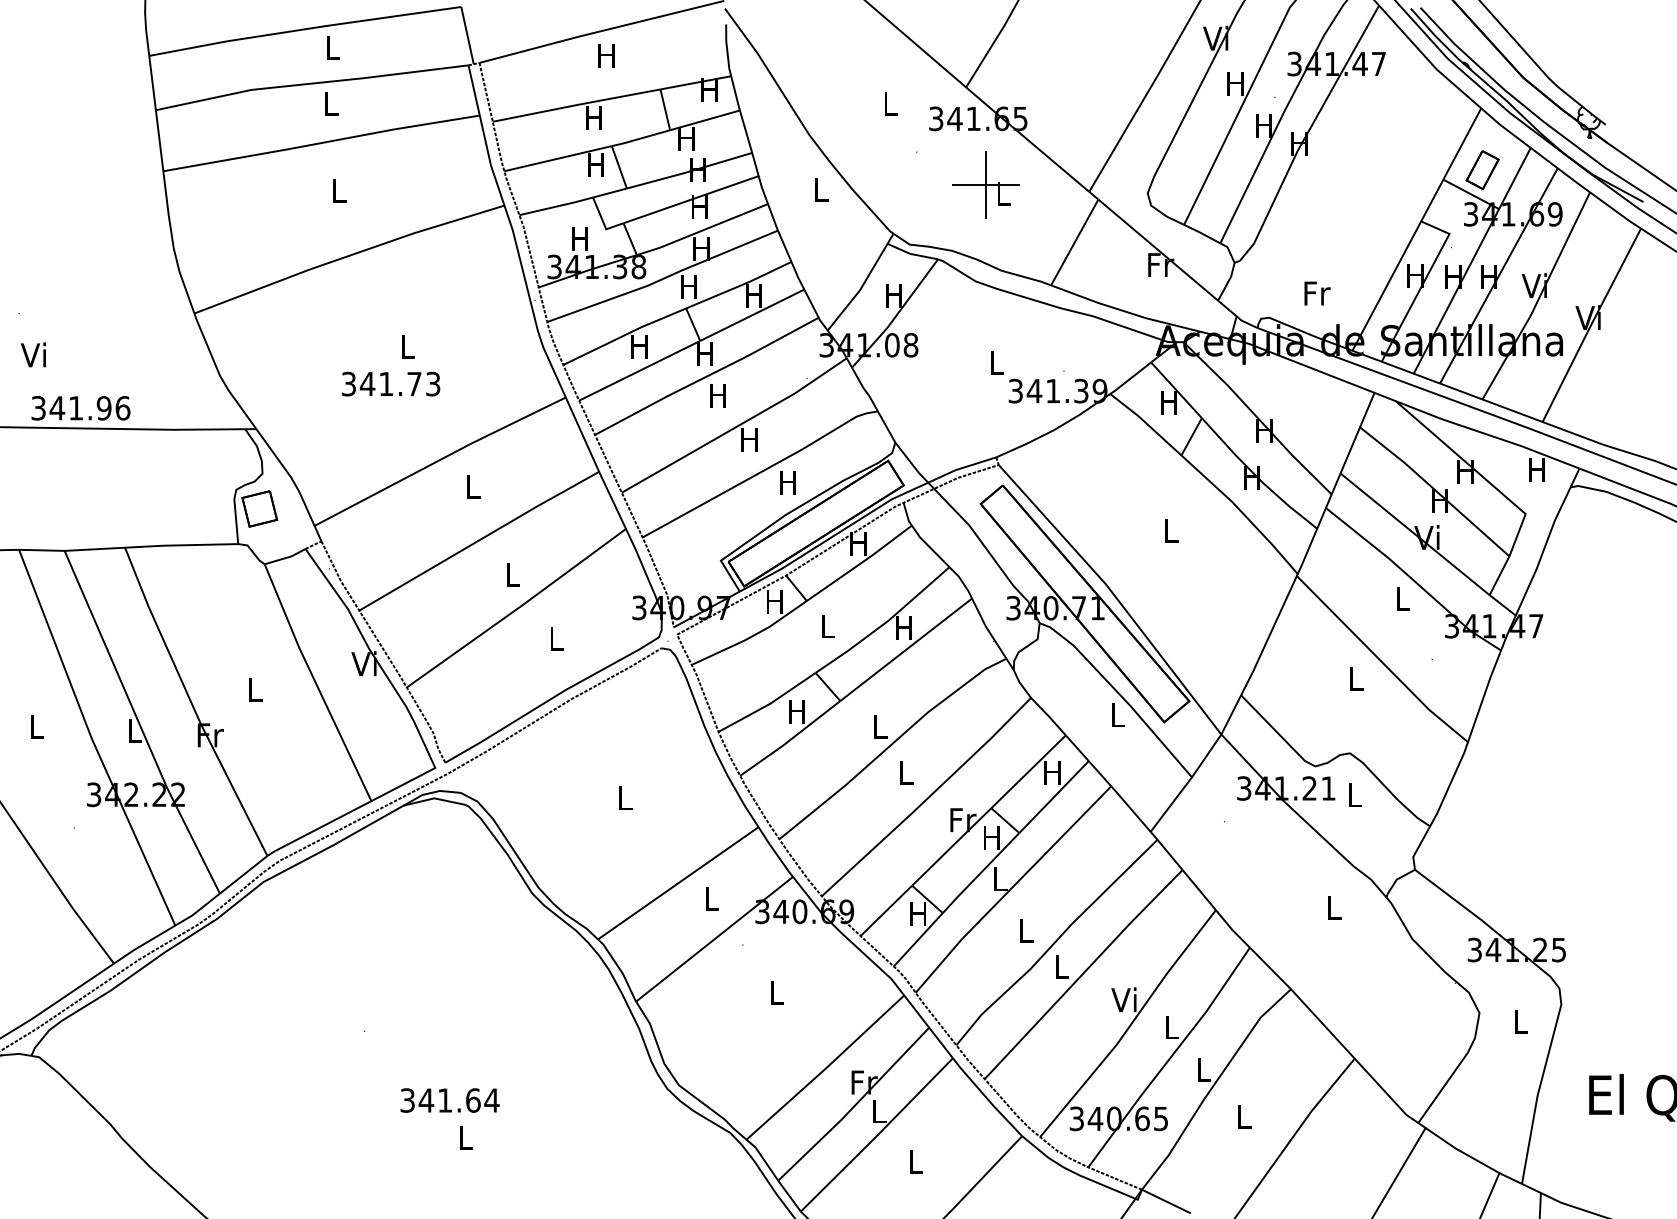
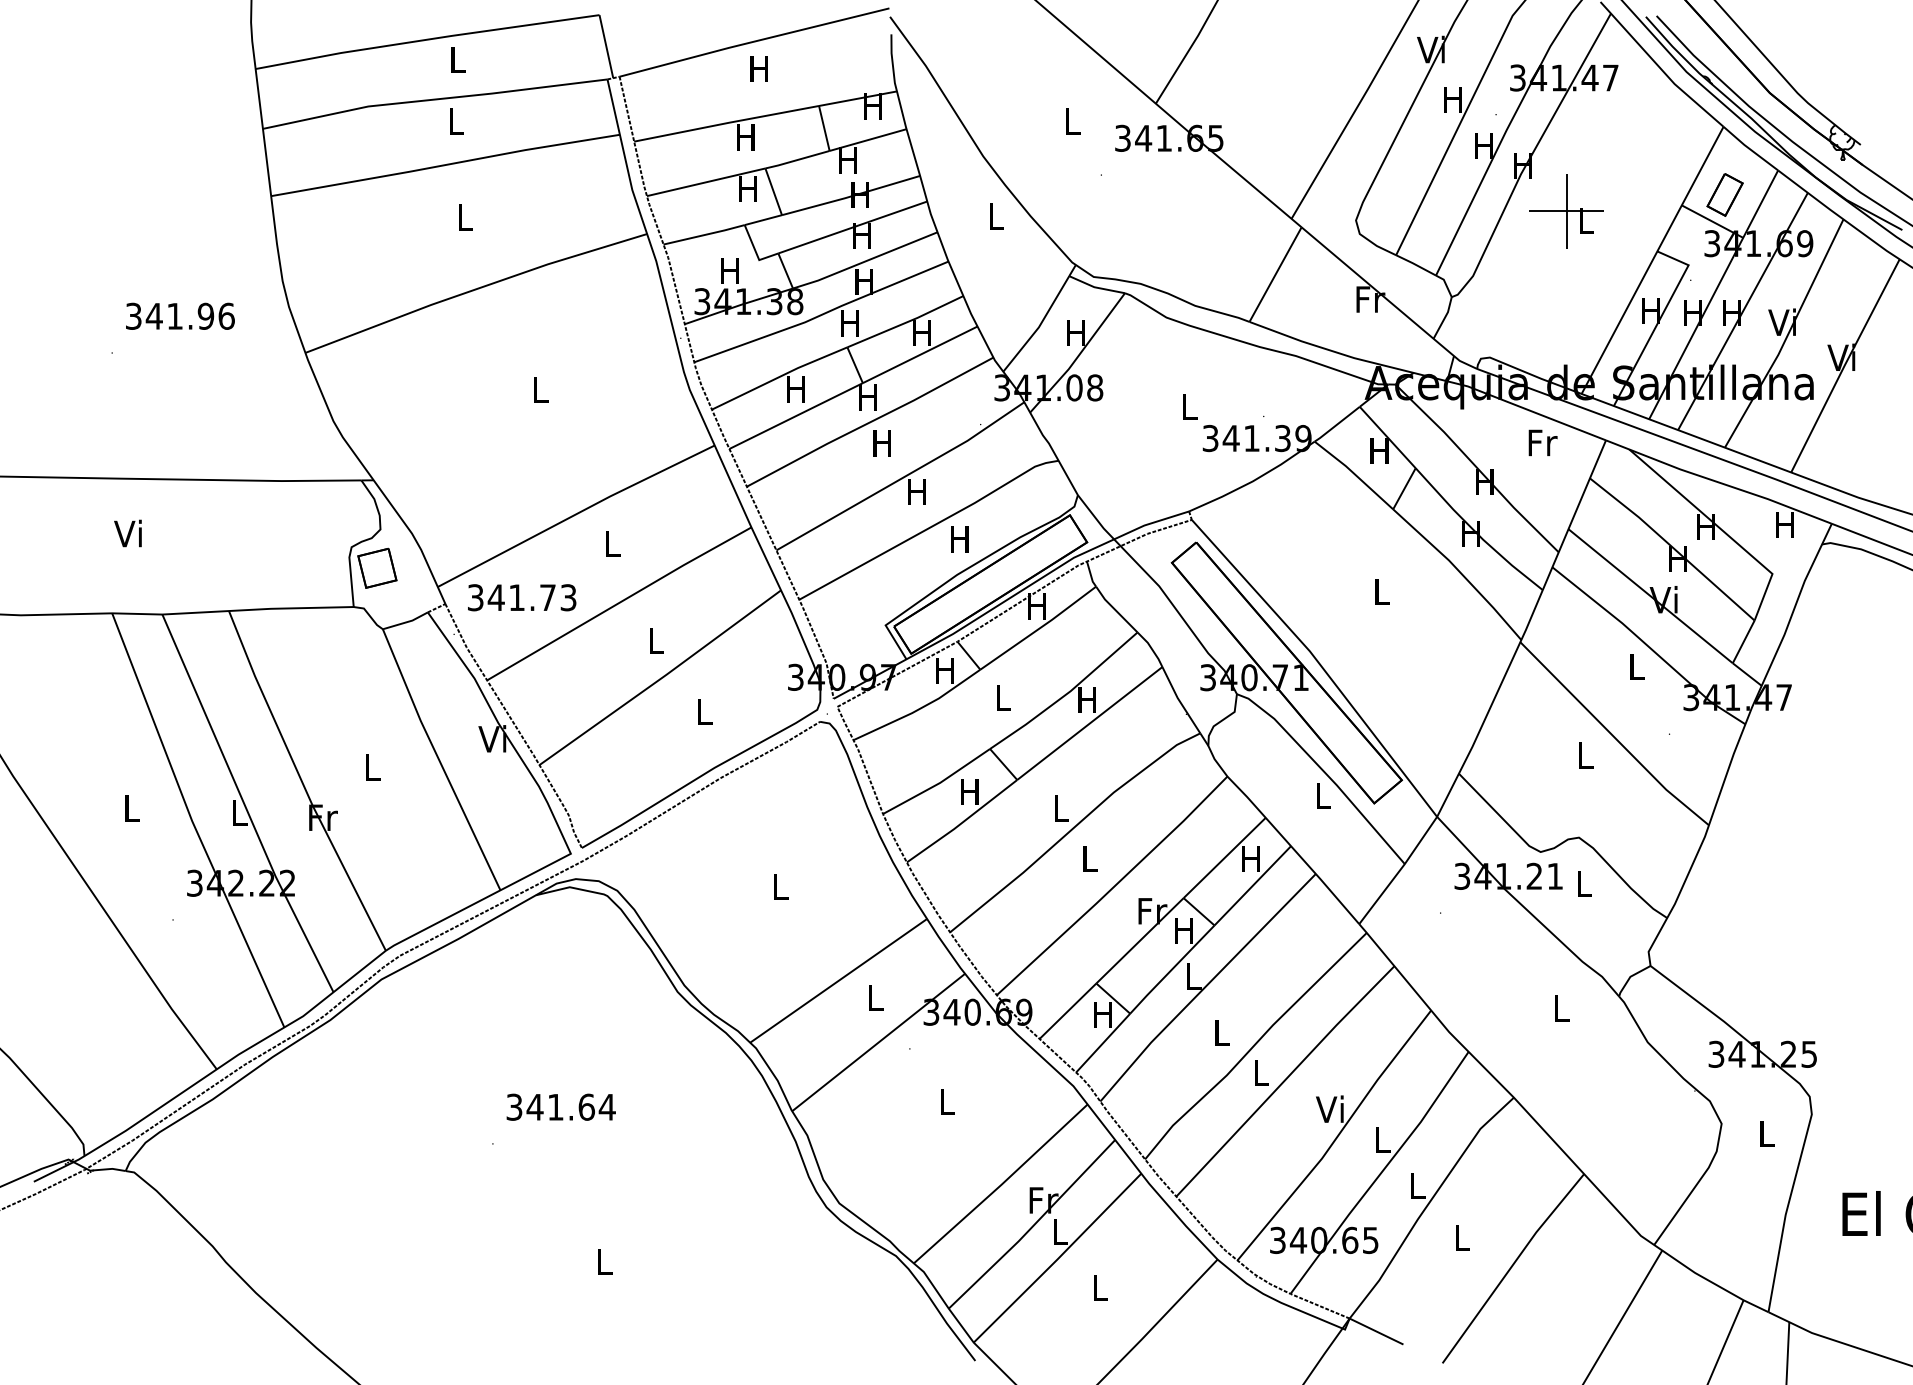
part: (985, 185) -> (1566, 211), moved
text: (1316, 293) -> (1542, 442), moved
text: (32, 354) -> (127, 533), moved
text: (391, 383) -> (522, 597), moved
text: (81, 407) -> (180, 315), moved
text: (449, 1099) -> (560, 1106), moved

